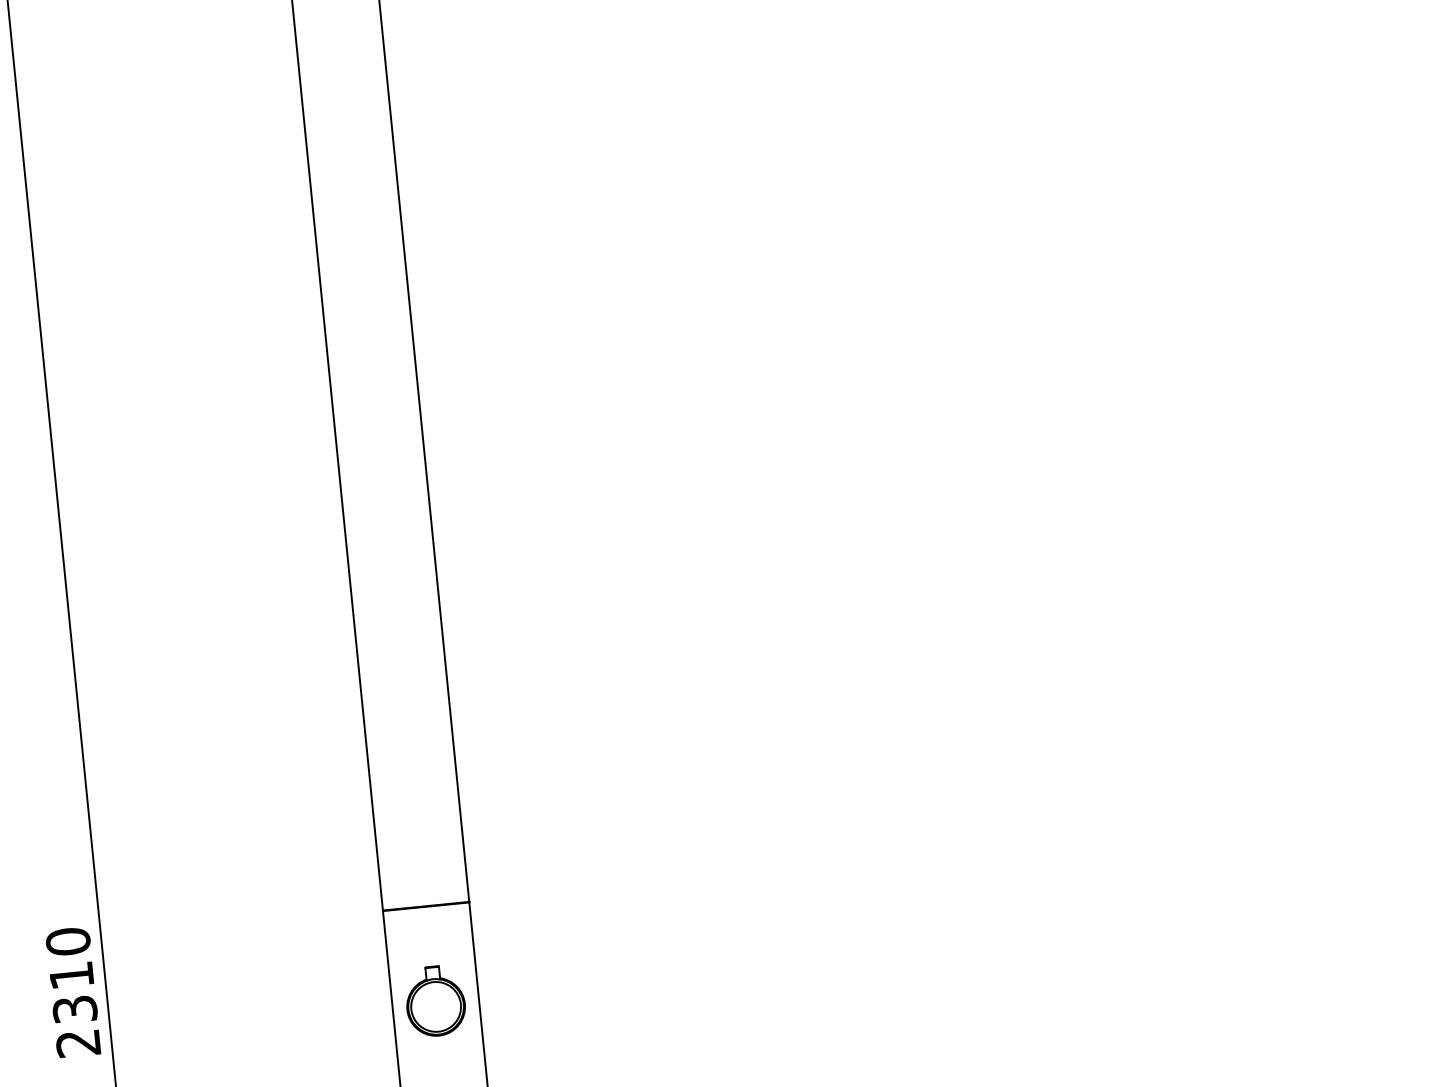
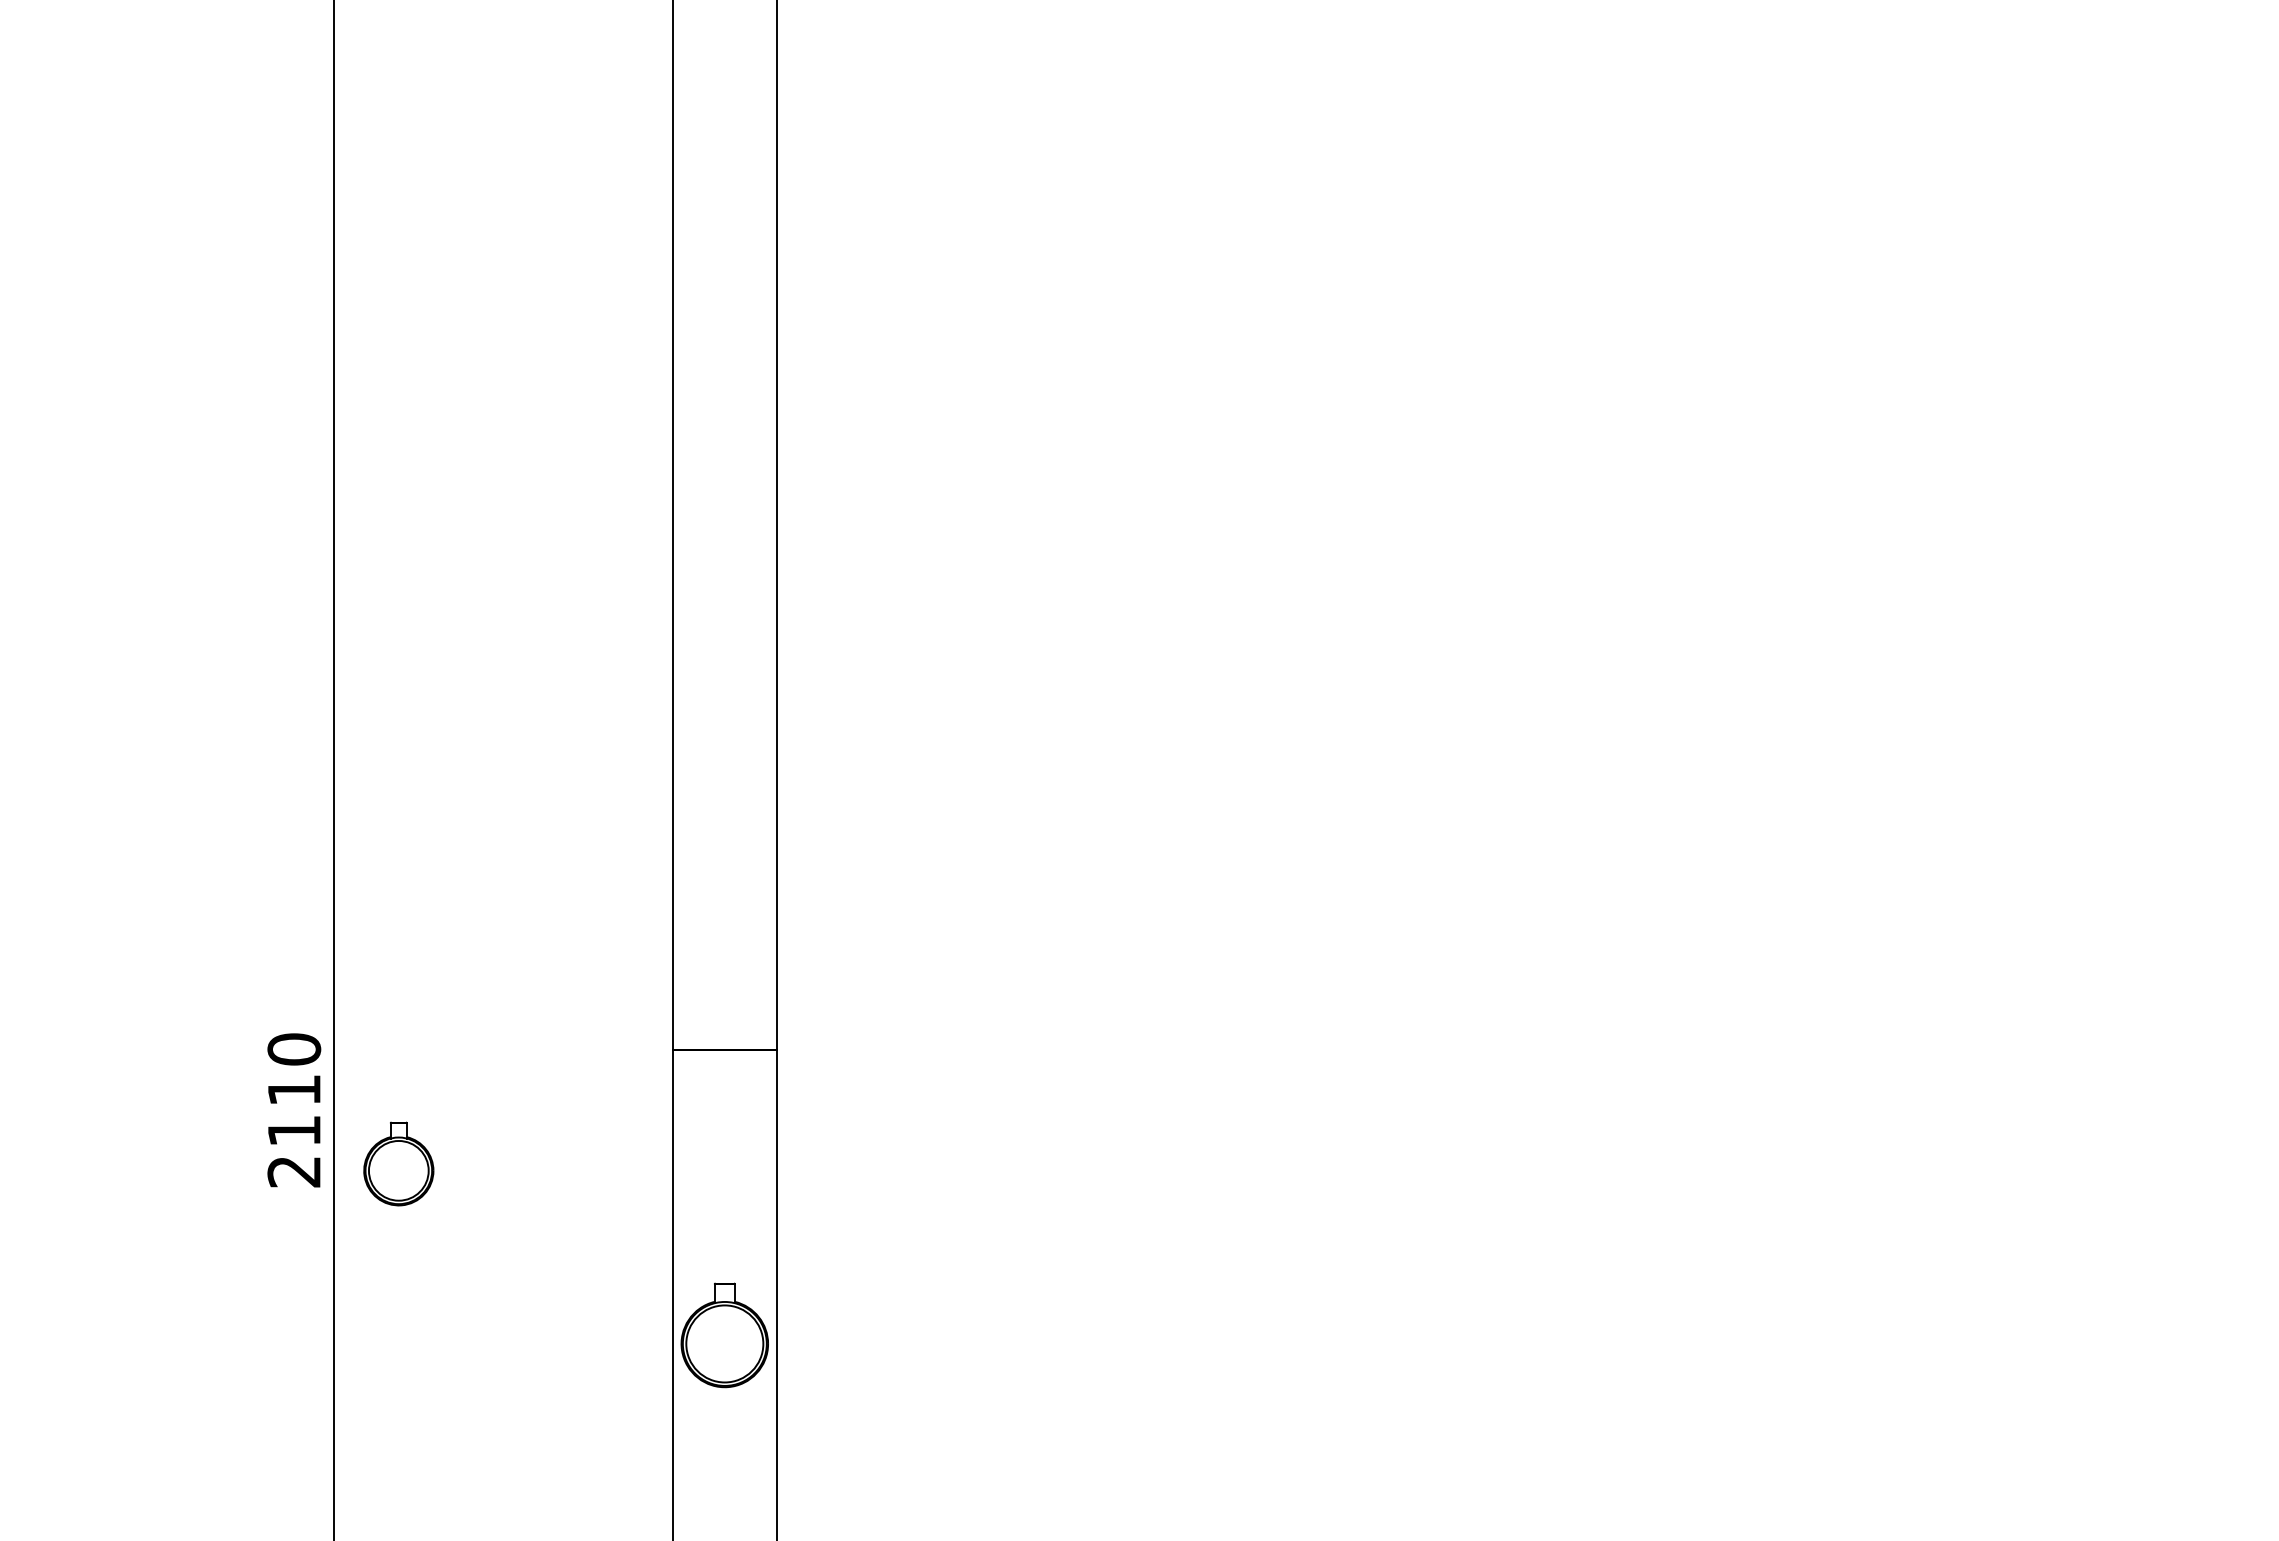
part: (435, 1000) -> (398, 1163), moved
text: (75, 1009) -> (294, 1130), 2310 -> 2110

